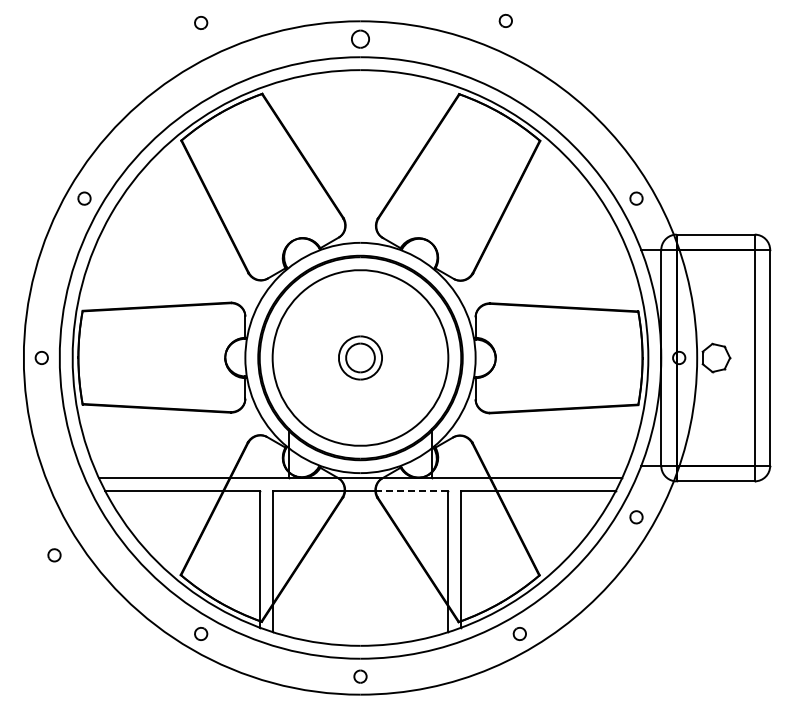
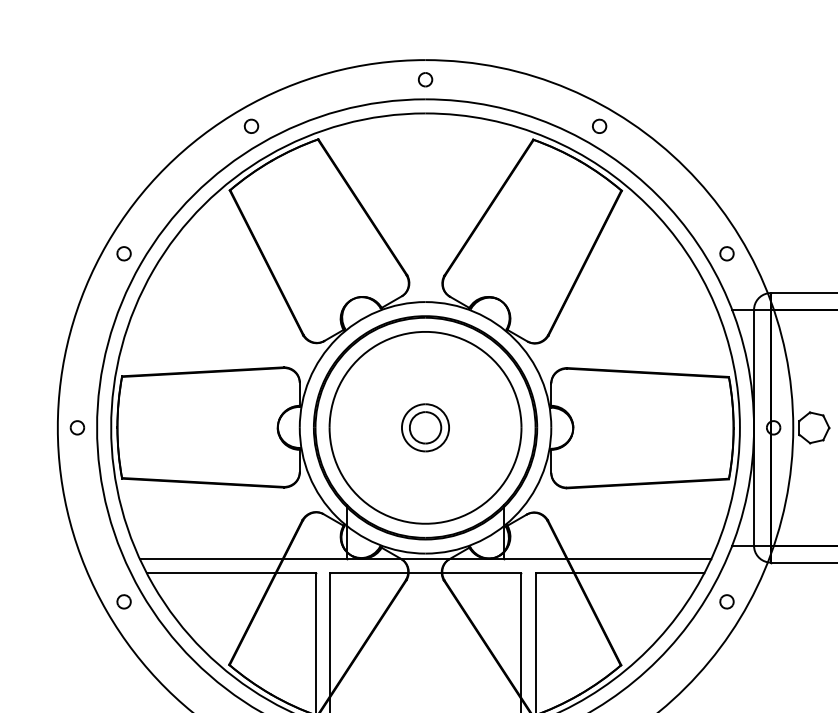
part: (505, 20) -> (599, 125), moved
part: (201, 22) -> (251, 125), moved
part: (360, 39) -> (425, 79), size x0.71
line: (411, 491) -> (481, 573), dashed -> solid
part: (54, 555) -> (124, 602), moved

